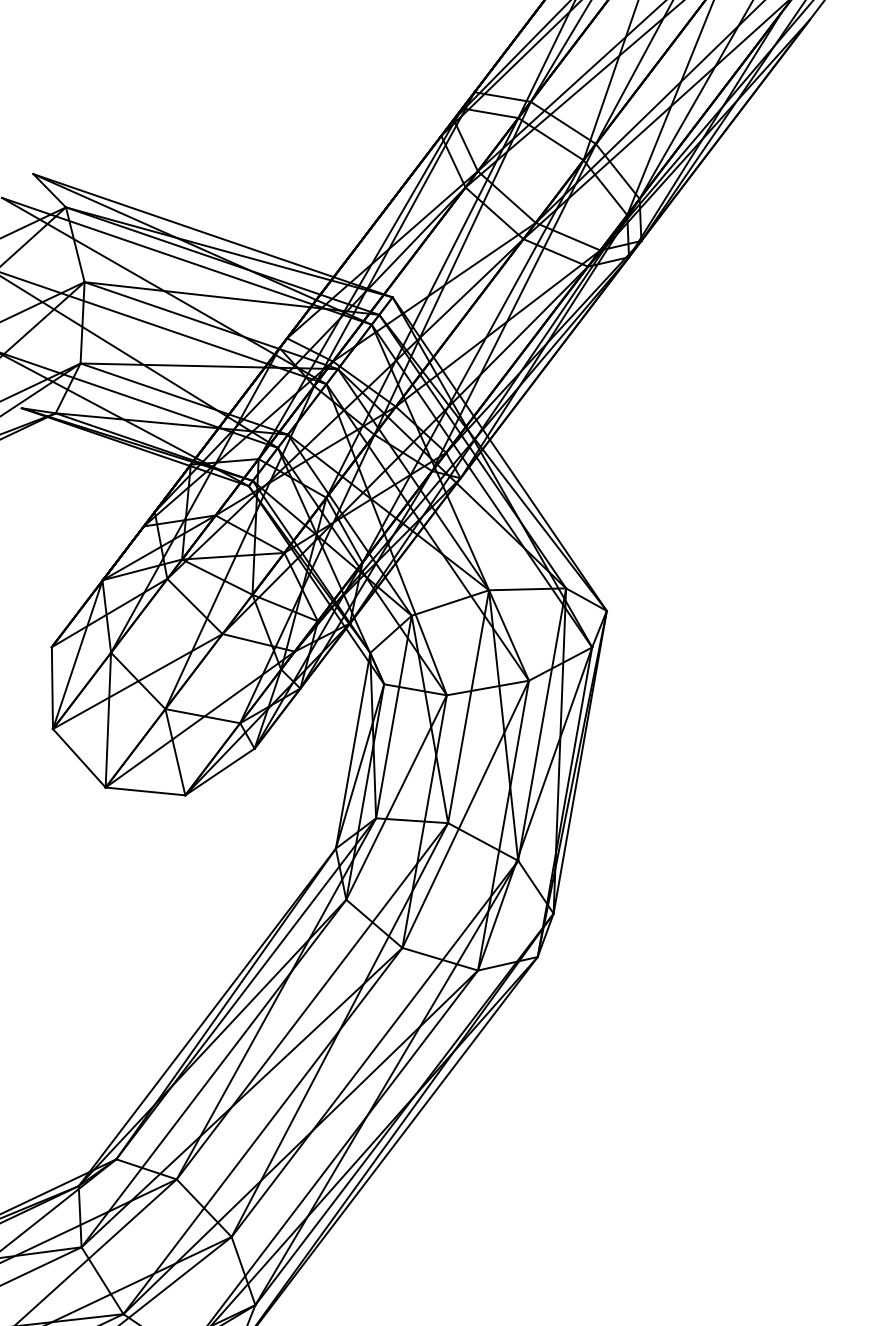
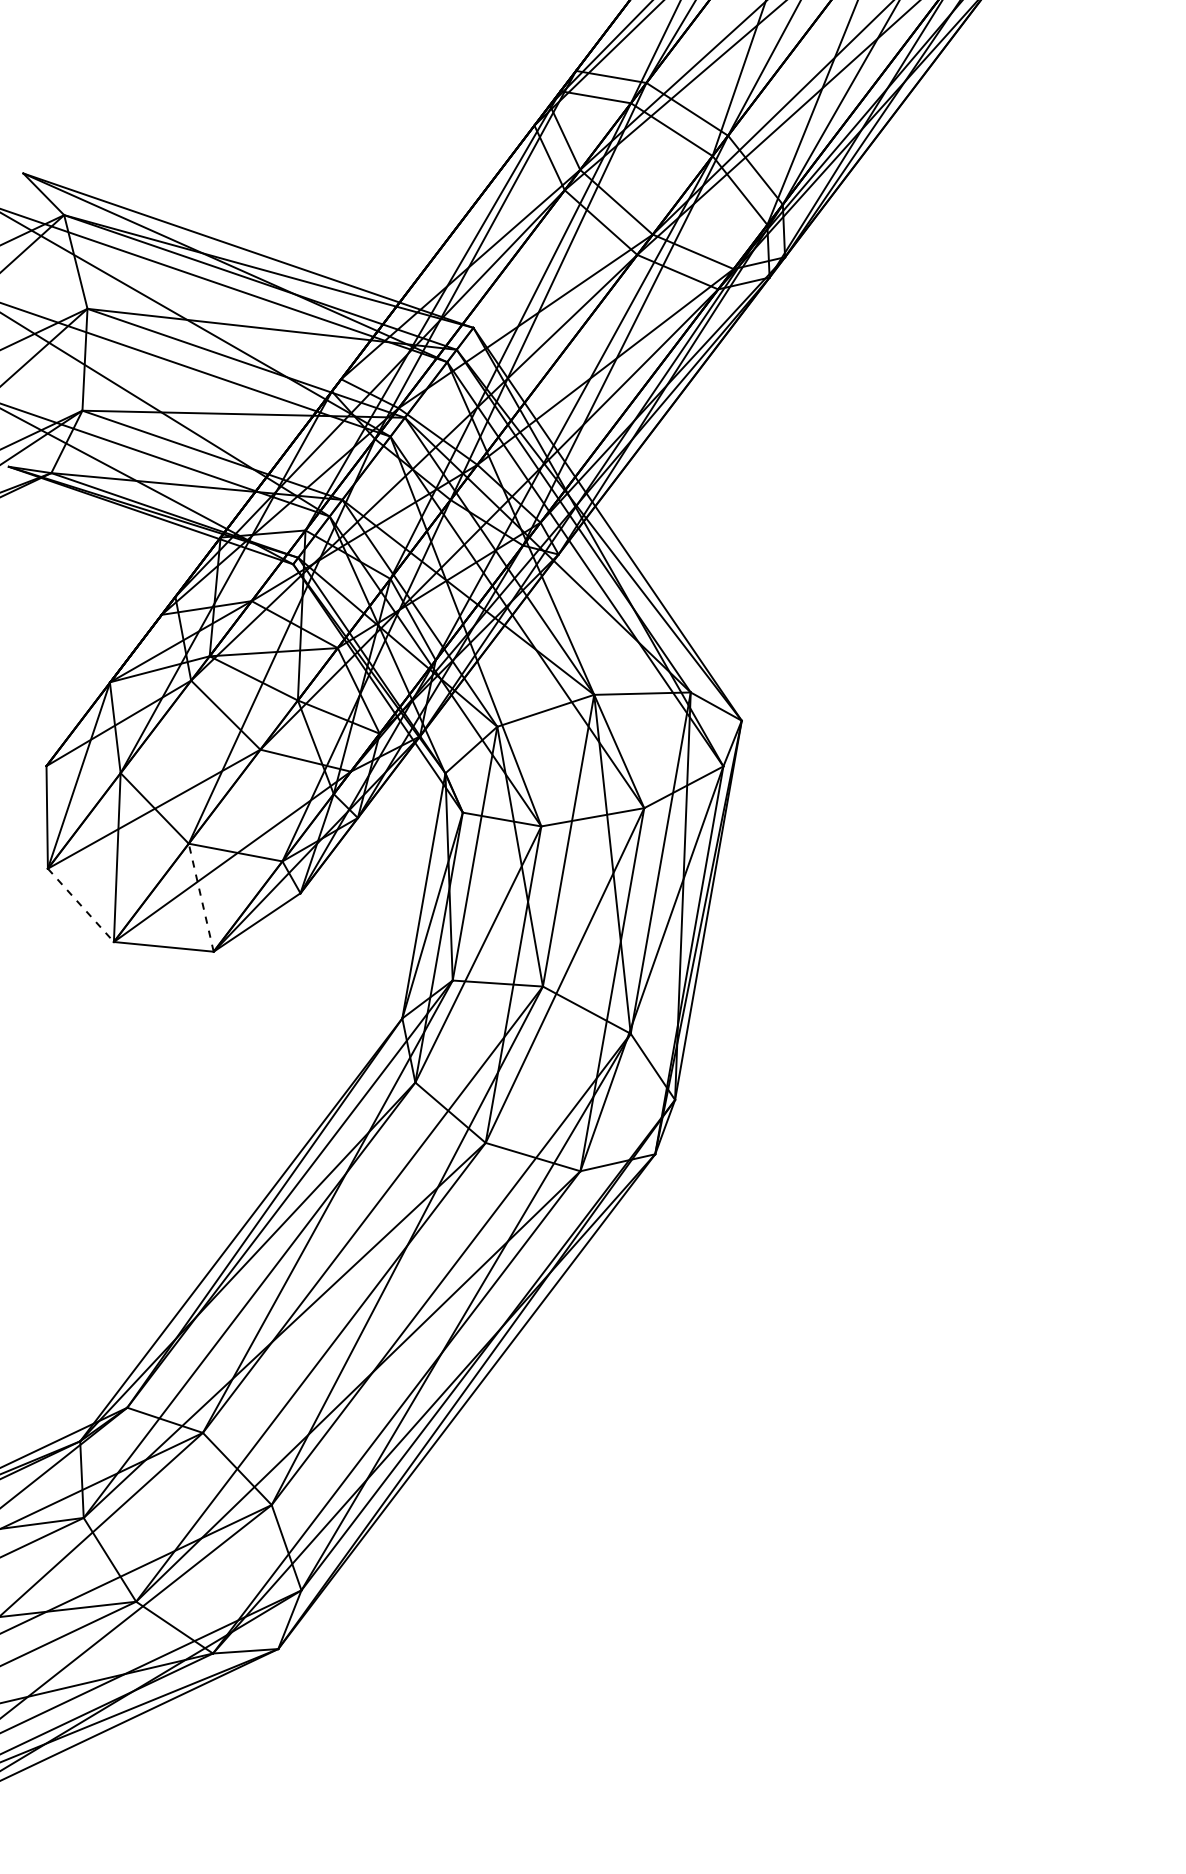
line: (175, 752) -> (201, 897), solid -> dashed
line: (79, 758) -> (81, 905), solid -> dashed

